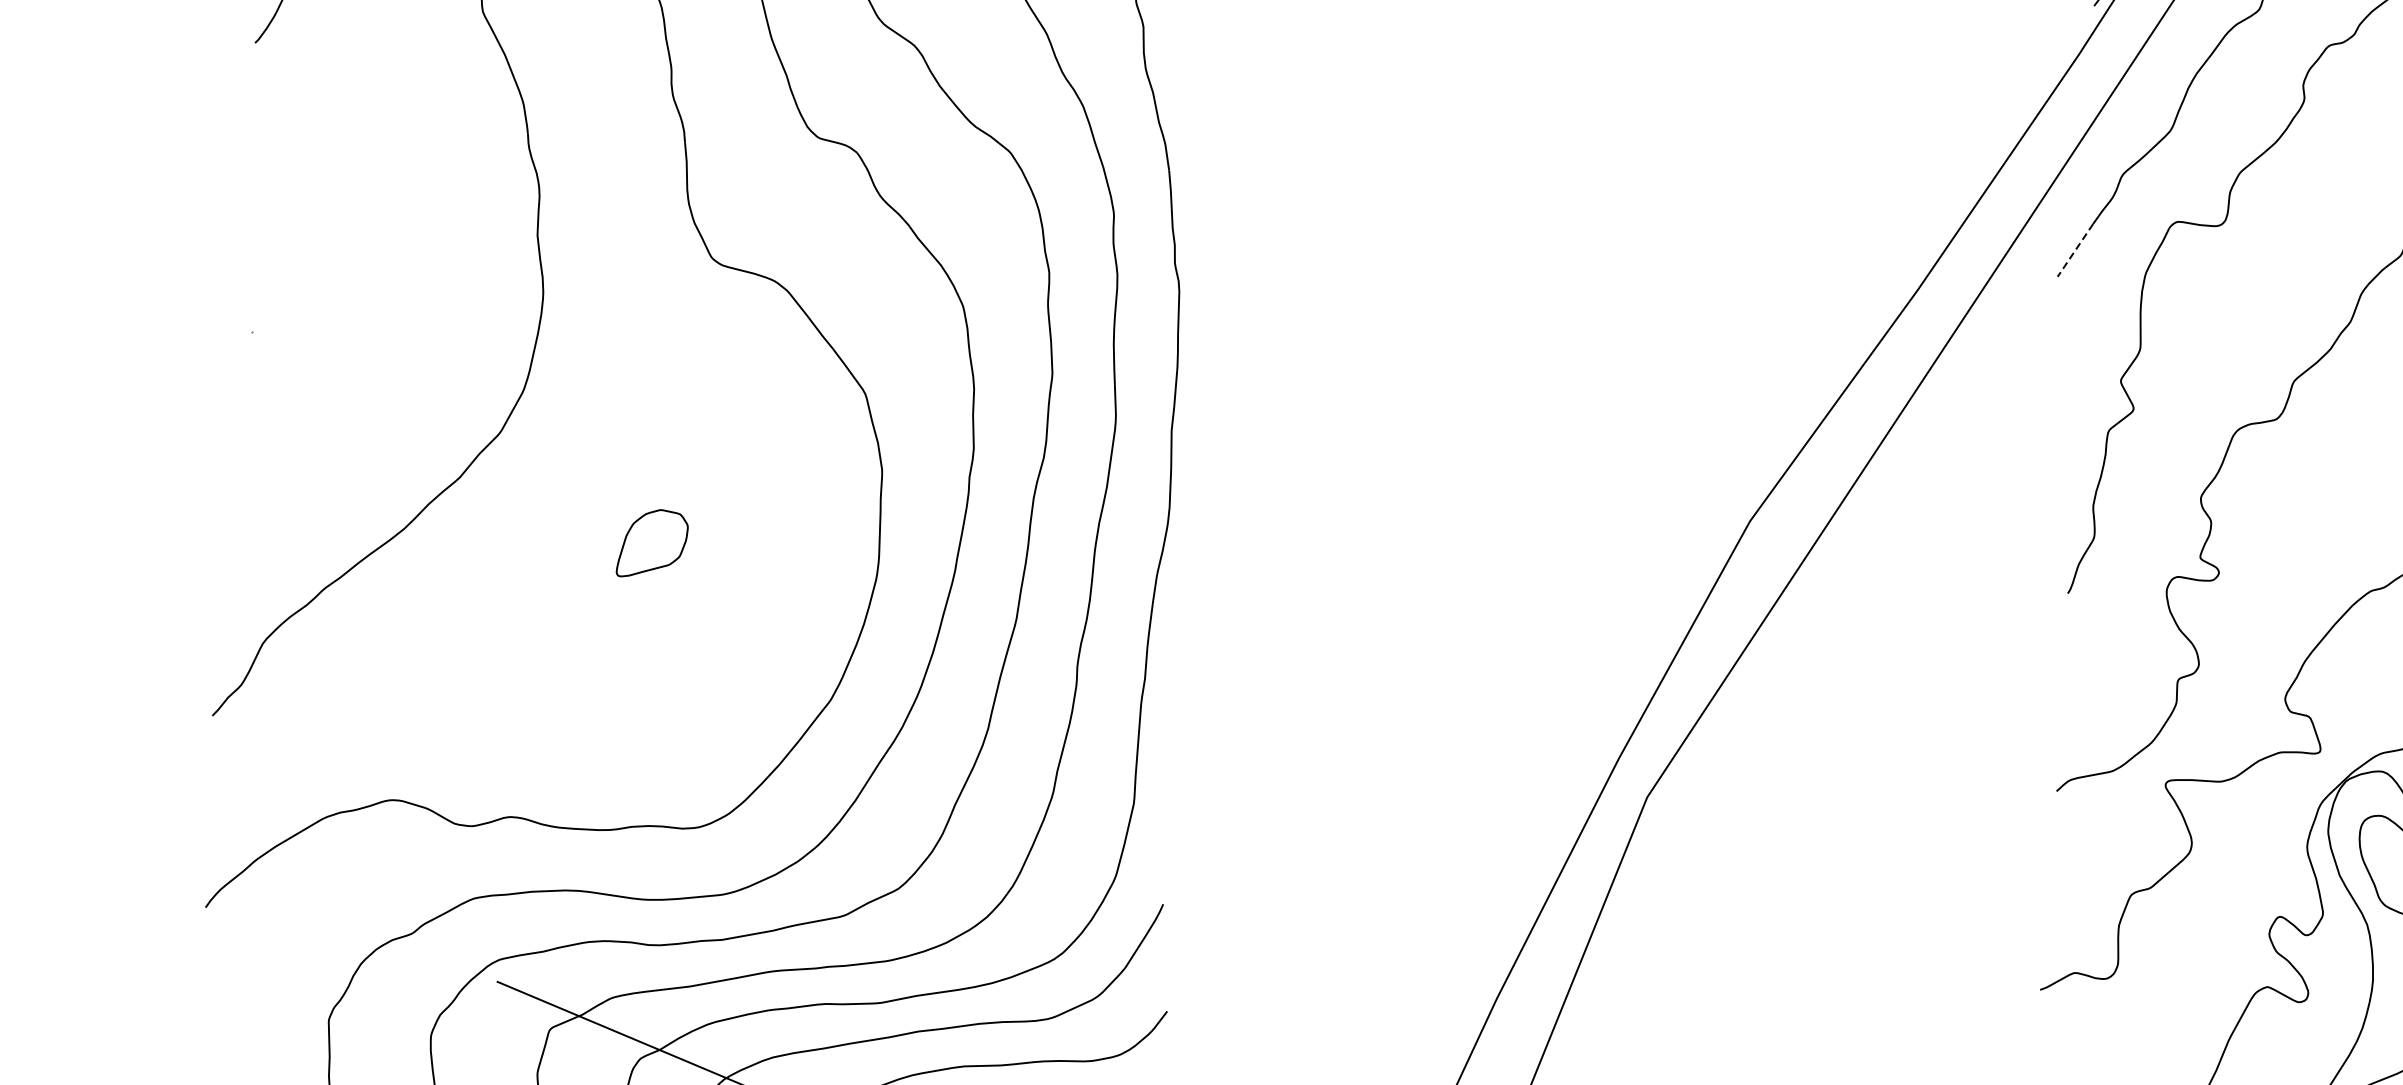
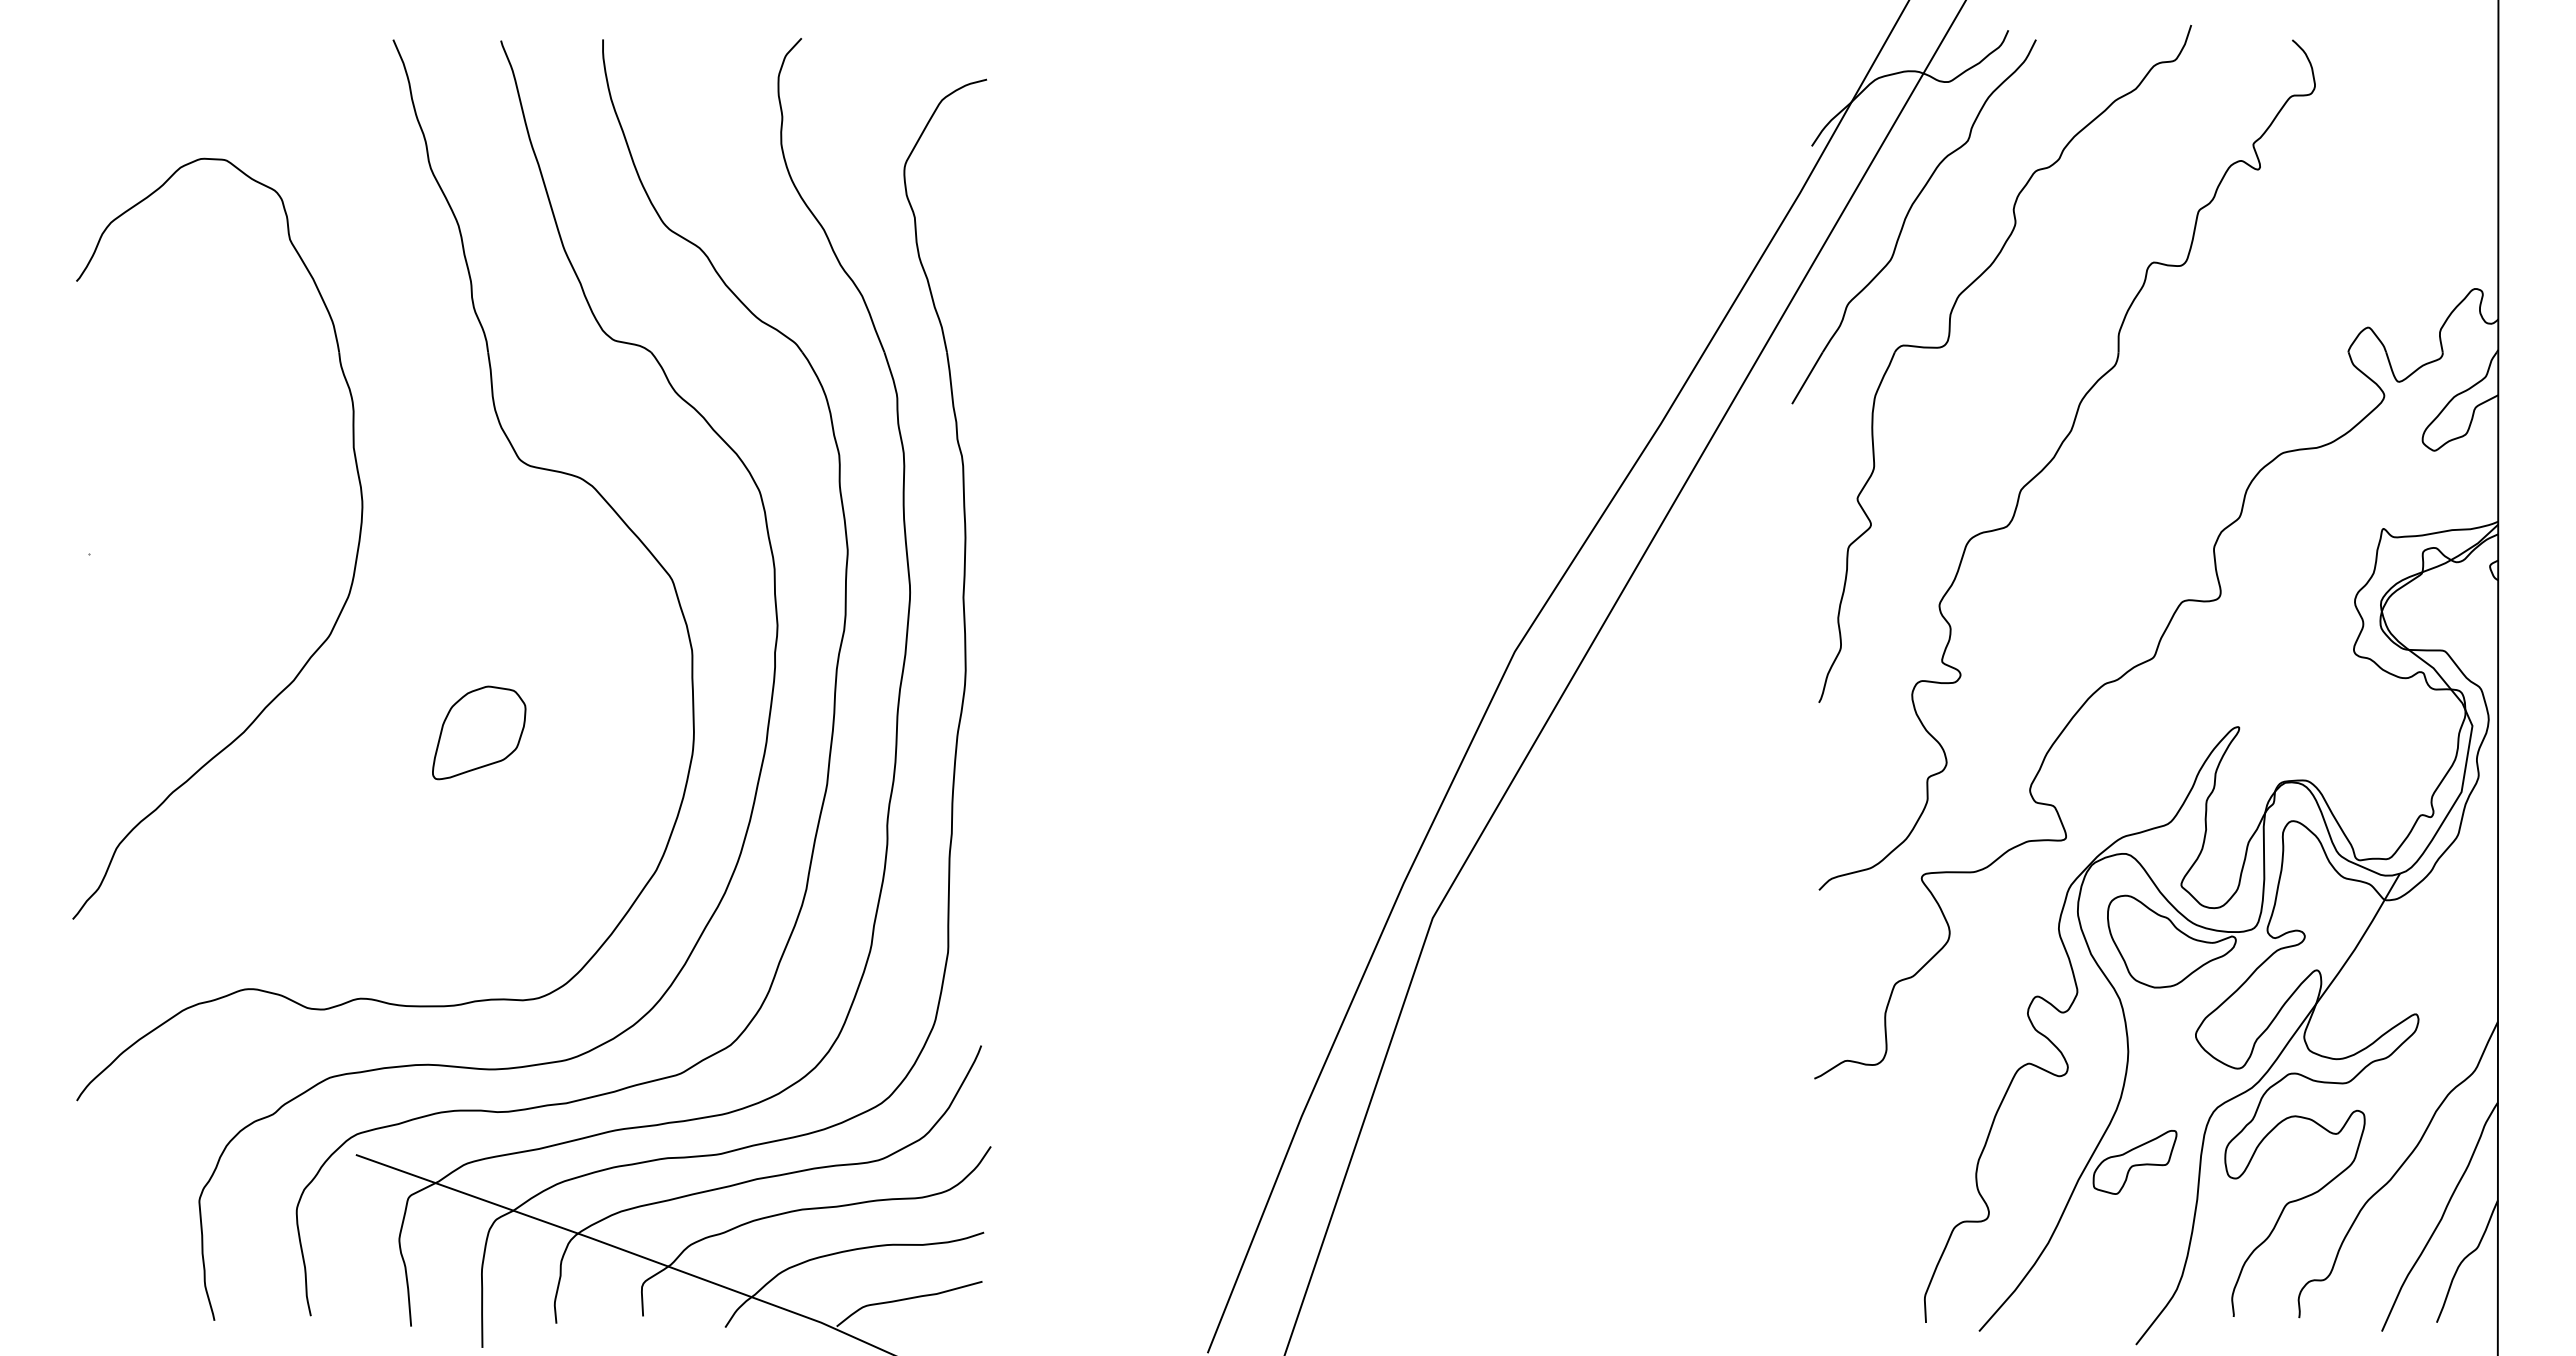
line: (2075, 250) -> (1807, 378), dashed -> solid
part: (652, 543) -> (479, 732), size x1.43

